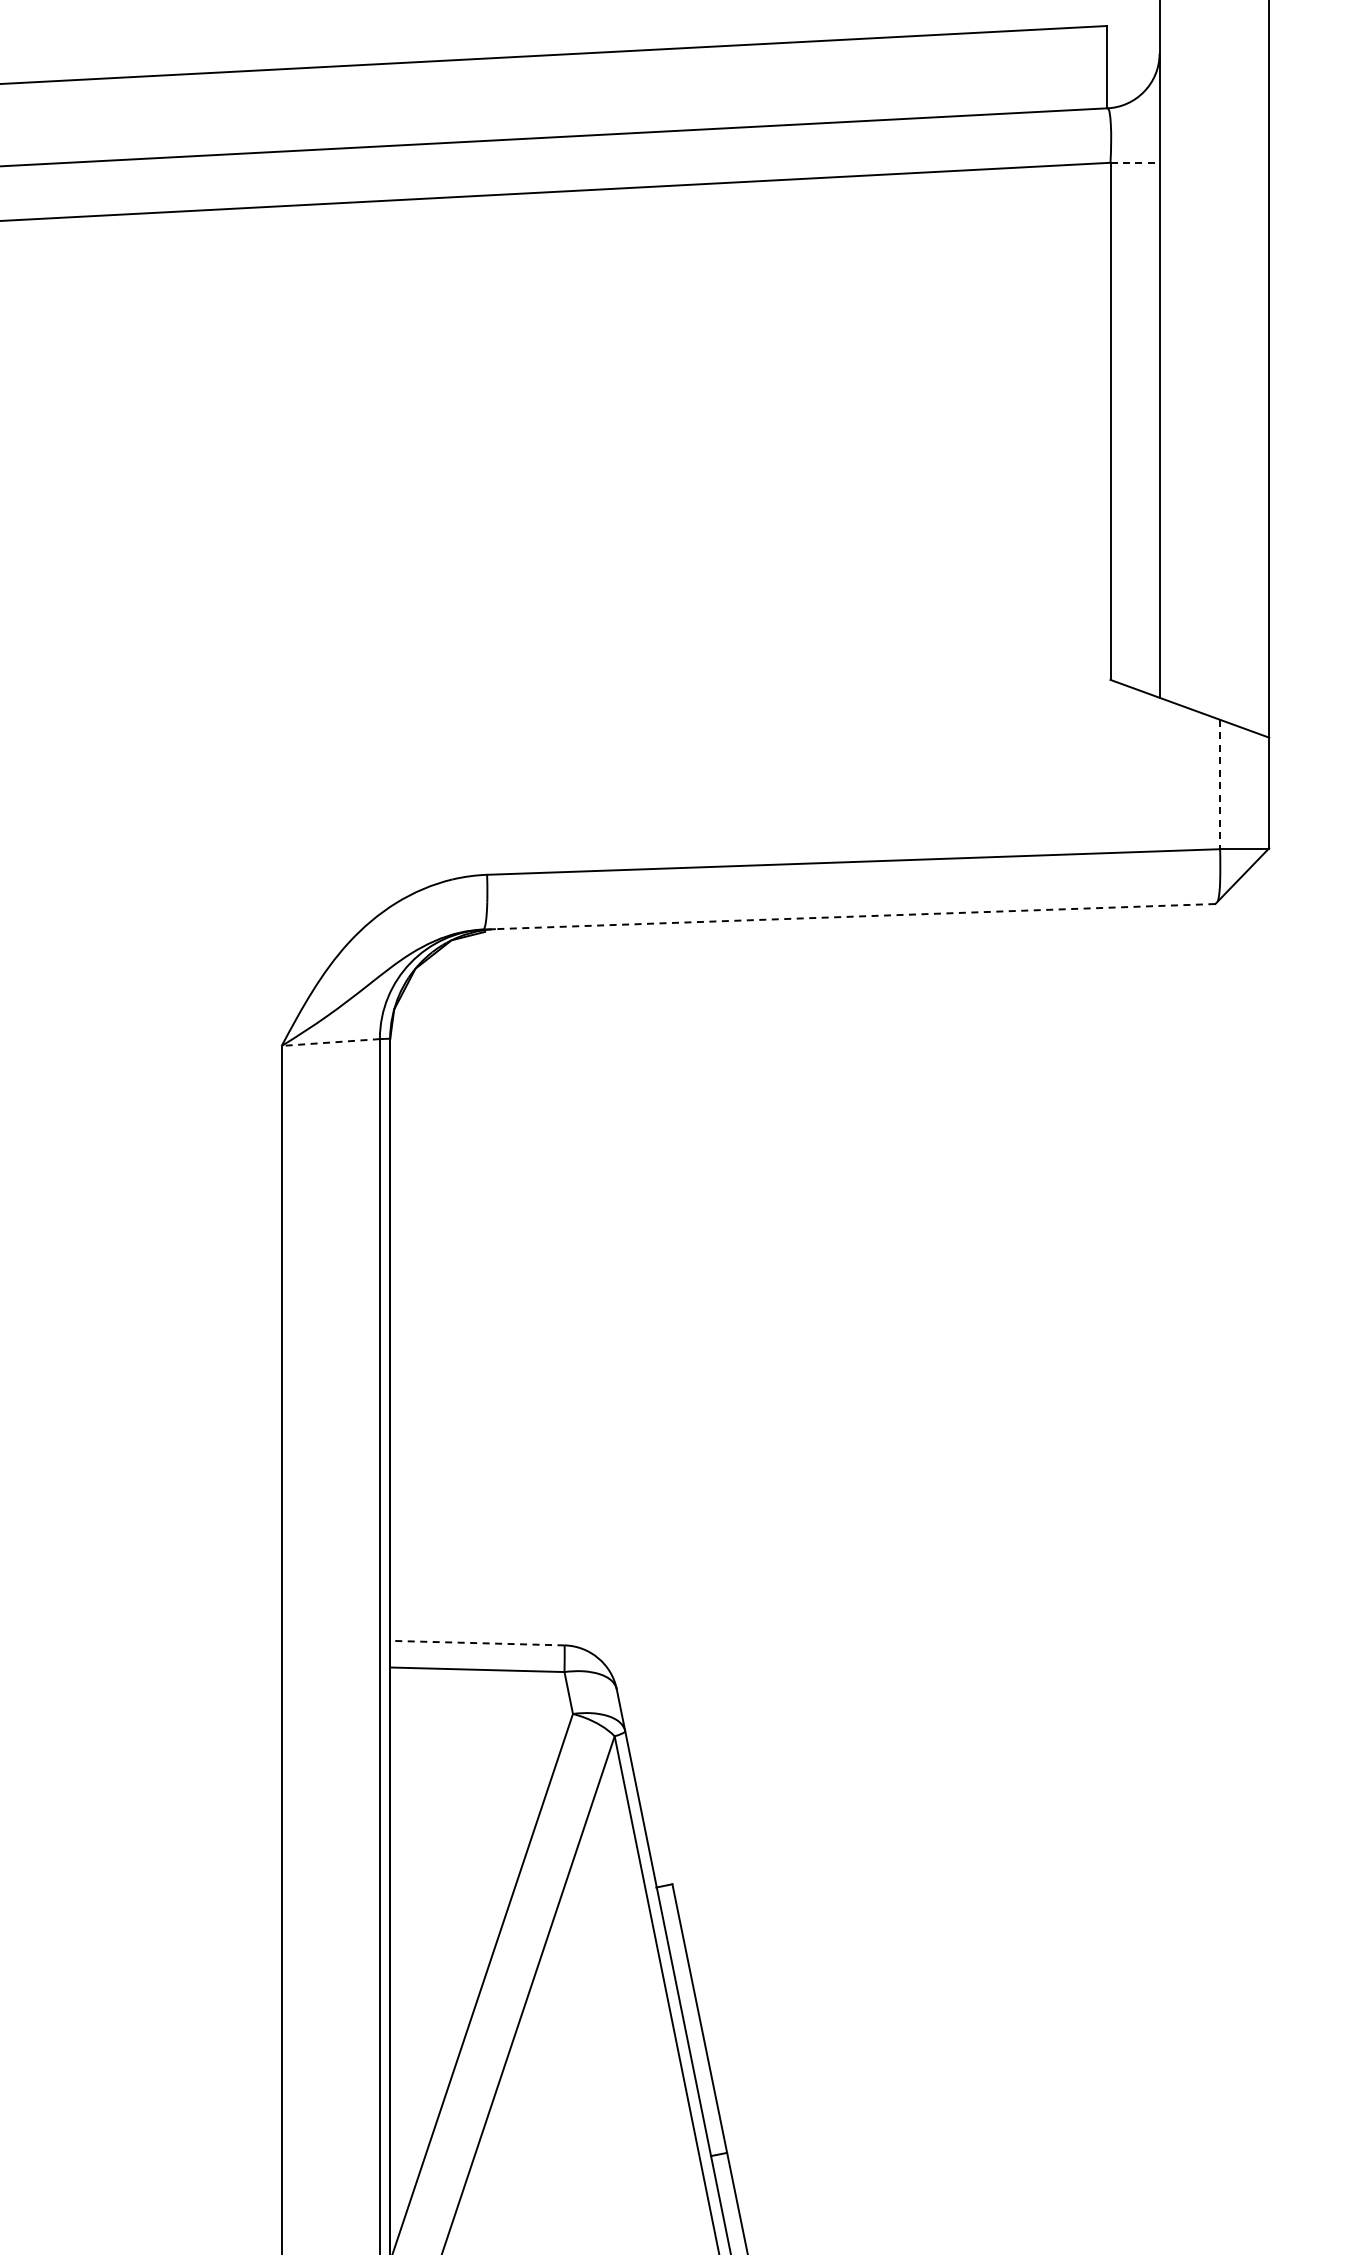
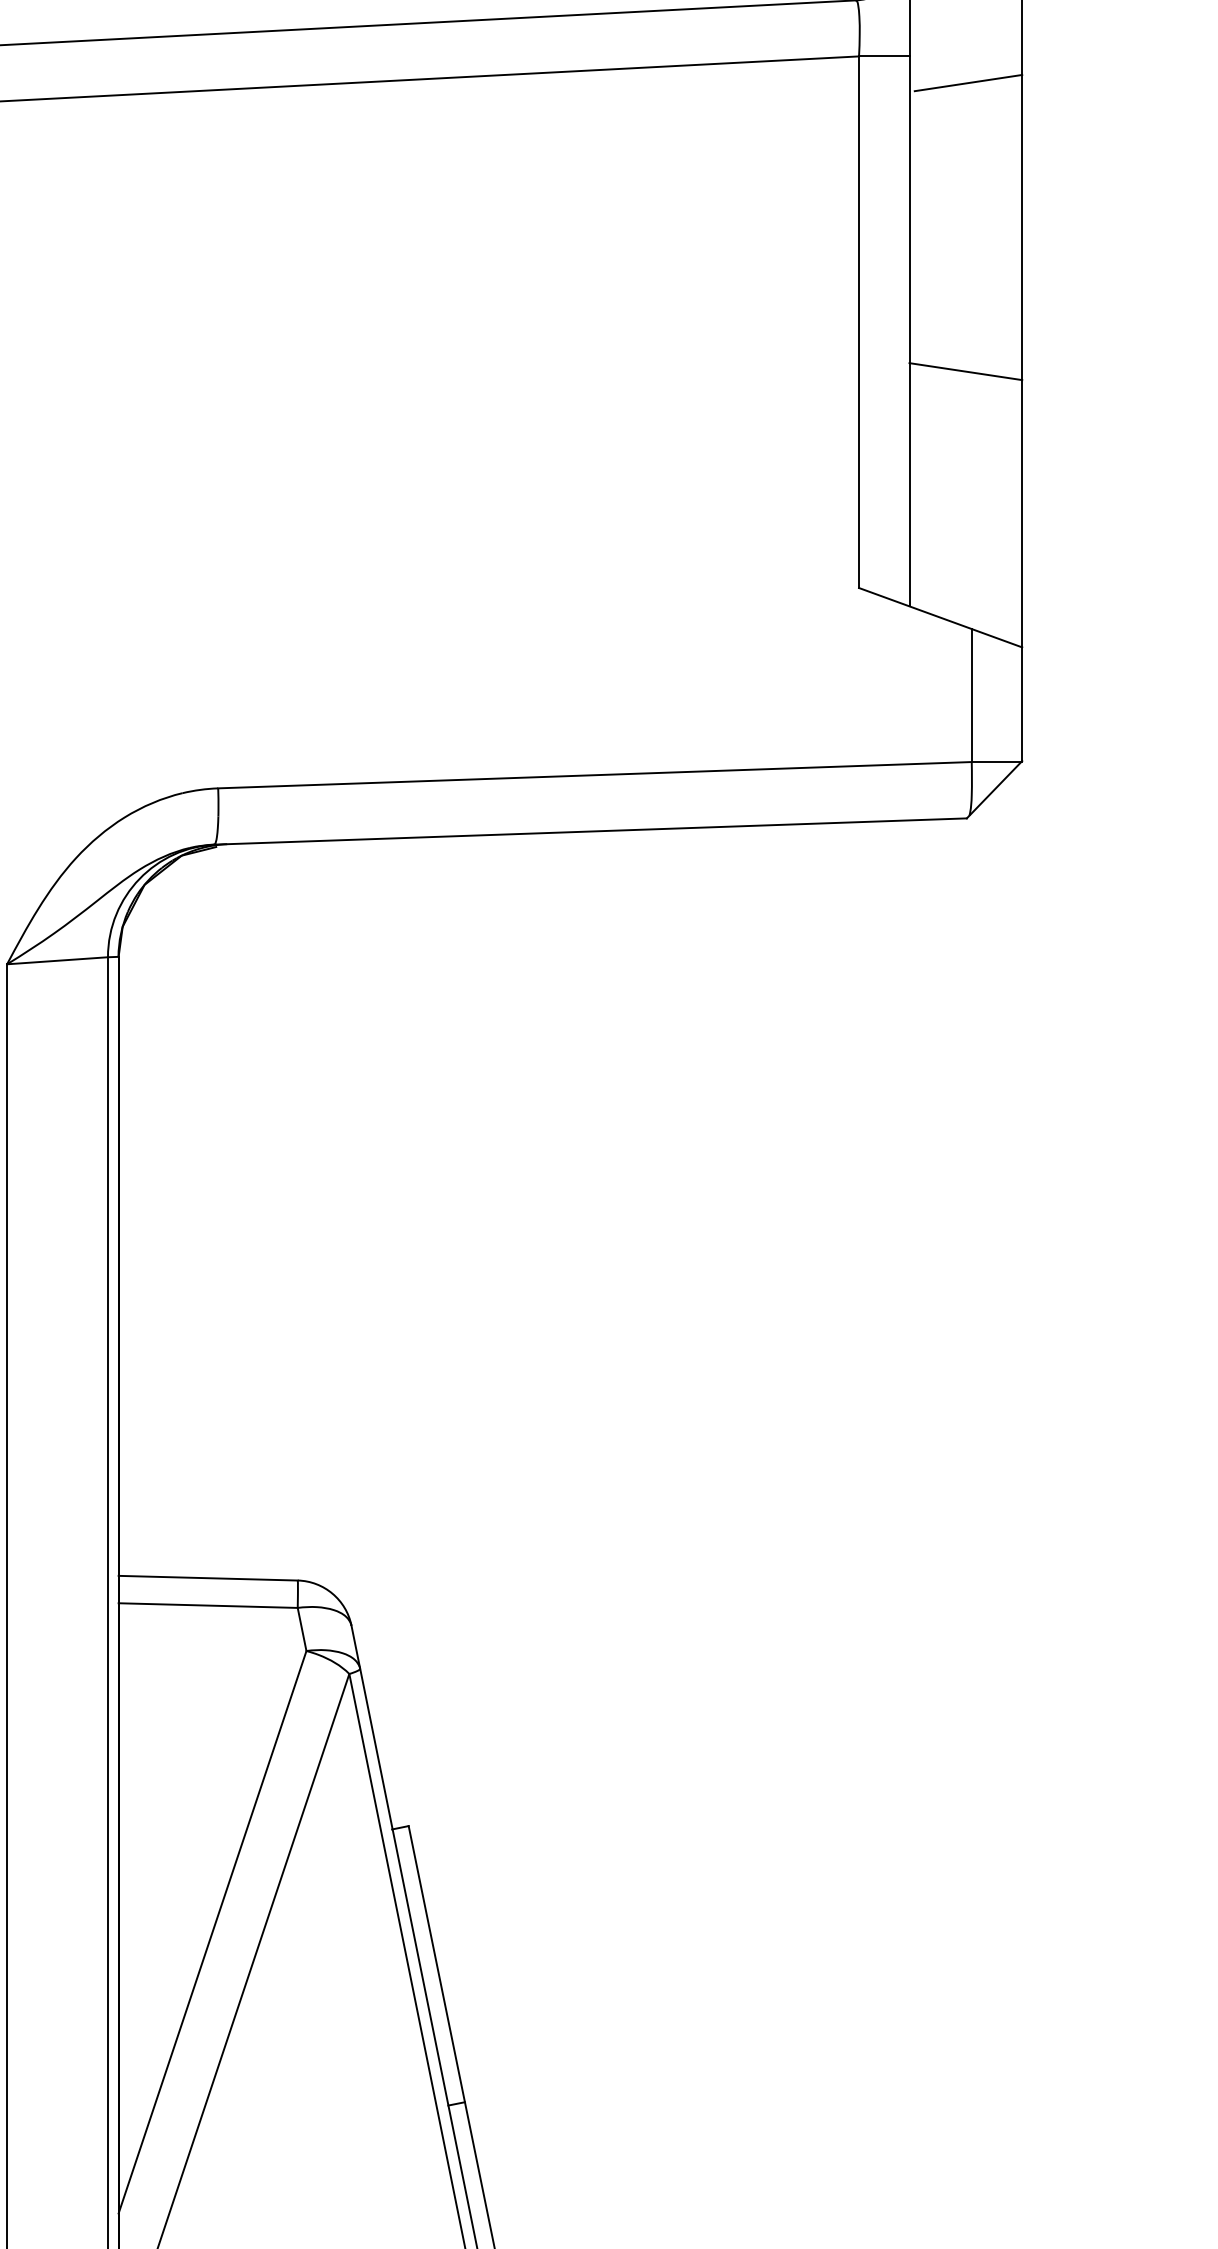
line: (1135, 162) -> (884, 56), dashed -> solid
line: (1216, 188) -> (968, 82), added
line: (1214, 469) -> (965, 371), added
line: (1220, 784) -> (972, 695), dashed -> solid
line: (848, 916) -> (589, 831), dashed -> solid
line: (330, 1042) -> (57, 960), dashed -> solid
line: (476, 1643) -> (207, 1578), dashed -> solid

